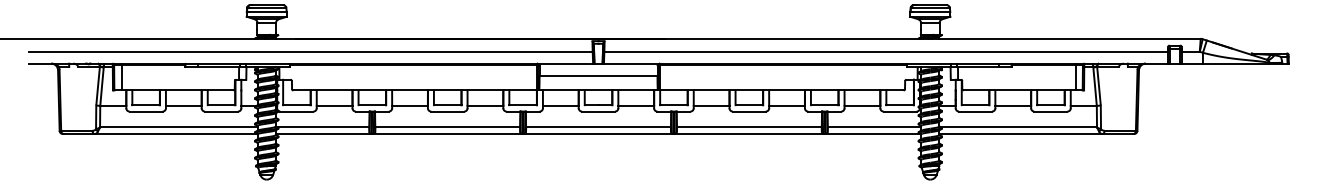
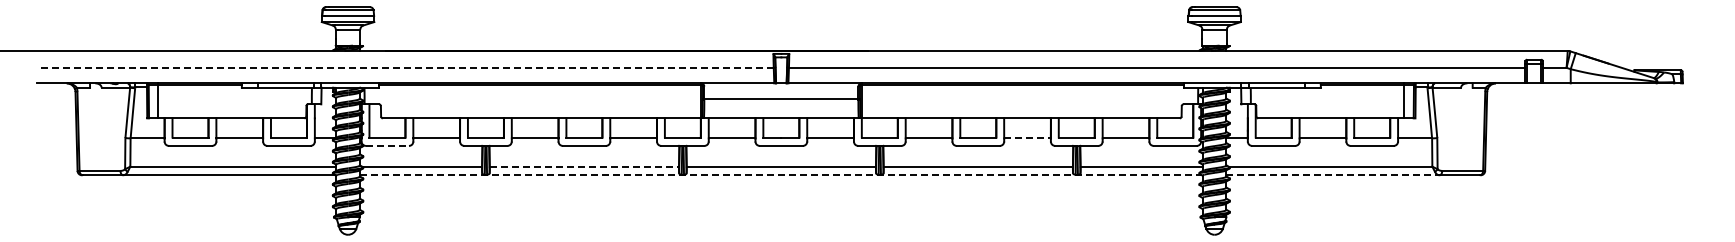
line: (310, 51) -> (405, 67), solid -> dashed
line: (787, 105) -> (1028, 138), solid -> dashed
line: (296, 111) -> (387, 145), solid -> dashed
line: (447, 127) -> (584, 166), solid -> dashed
line: (597, 134) -> (780, 175), solid -> dashed
line: (1021, 134) -> (1333, 175), solid -> dashed

